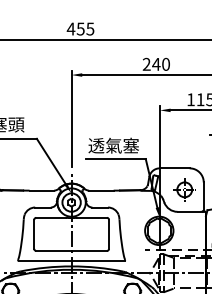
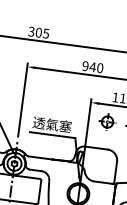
text: (75, 28) -> (34, 31), 455 -> 305
text: (146, 64) -> (85, 66), 240 -> 940
part: (184, 189) -> (107, 121), moved

